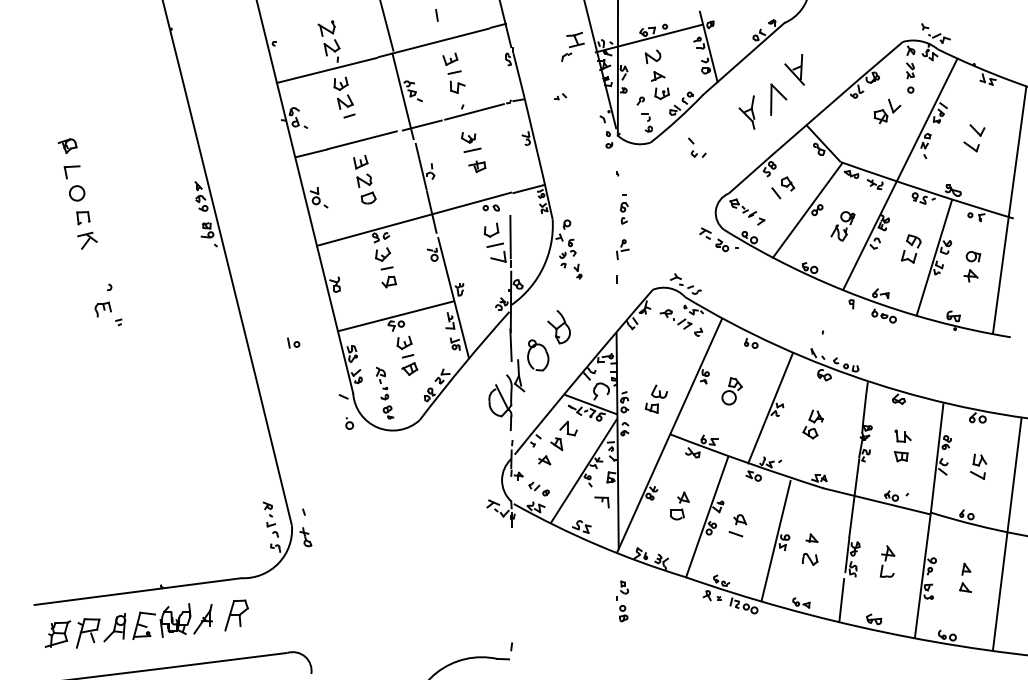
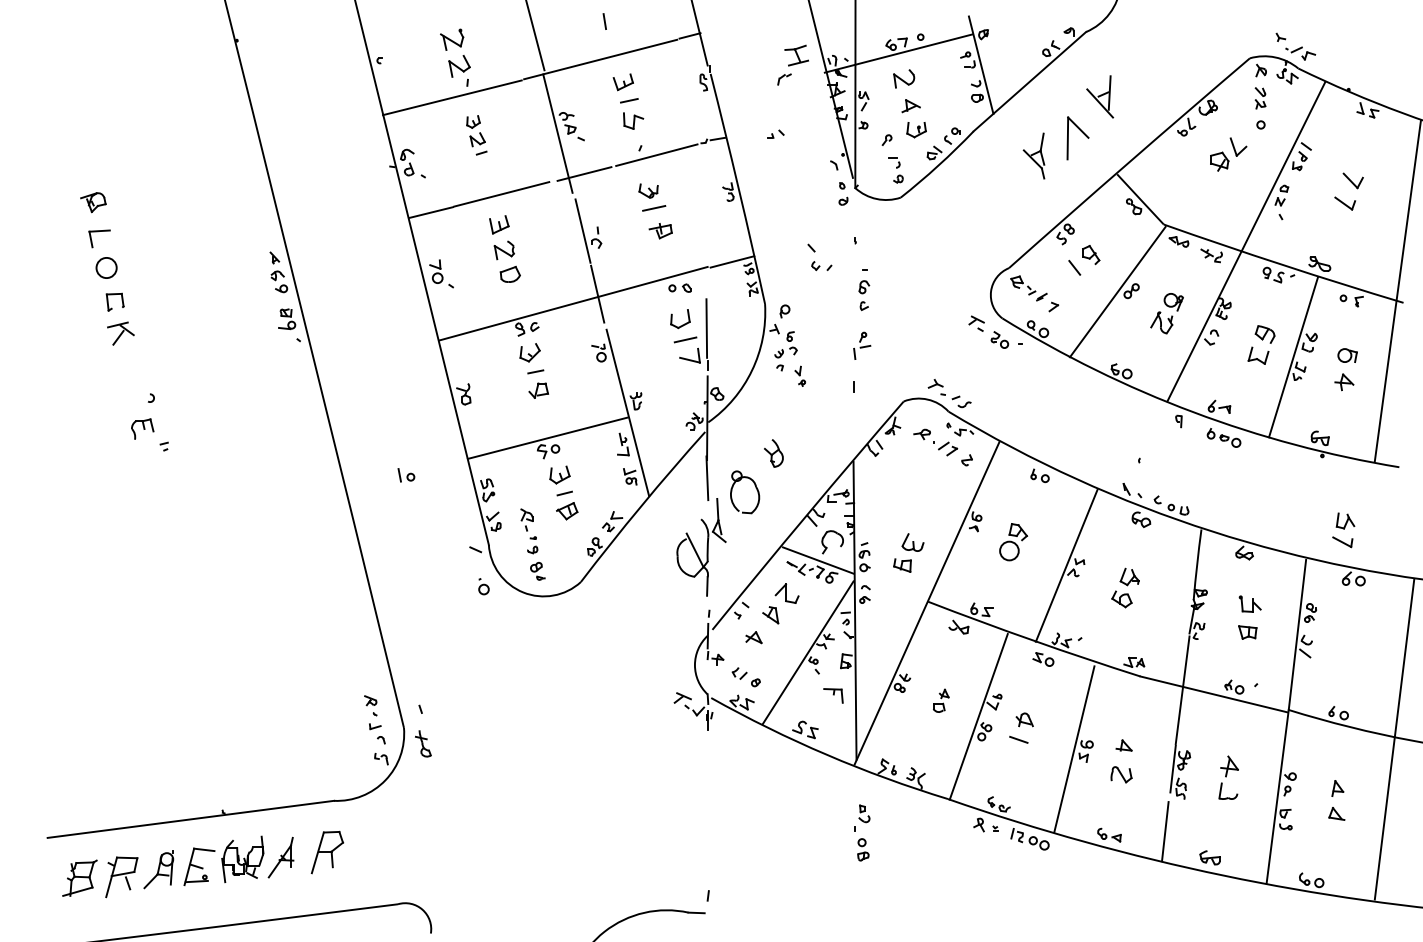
part: (344, 97) -> (476, 135), size x0.7
part: (697, 147) -> (820, 257), moved
part: (558, 327) -> (773, 453), size x0.6
part: (978, 466) -> (1343, 529), moved
part: (679, 505) -> (940, 700), size x0.6

